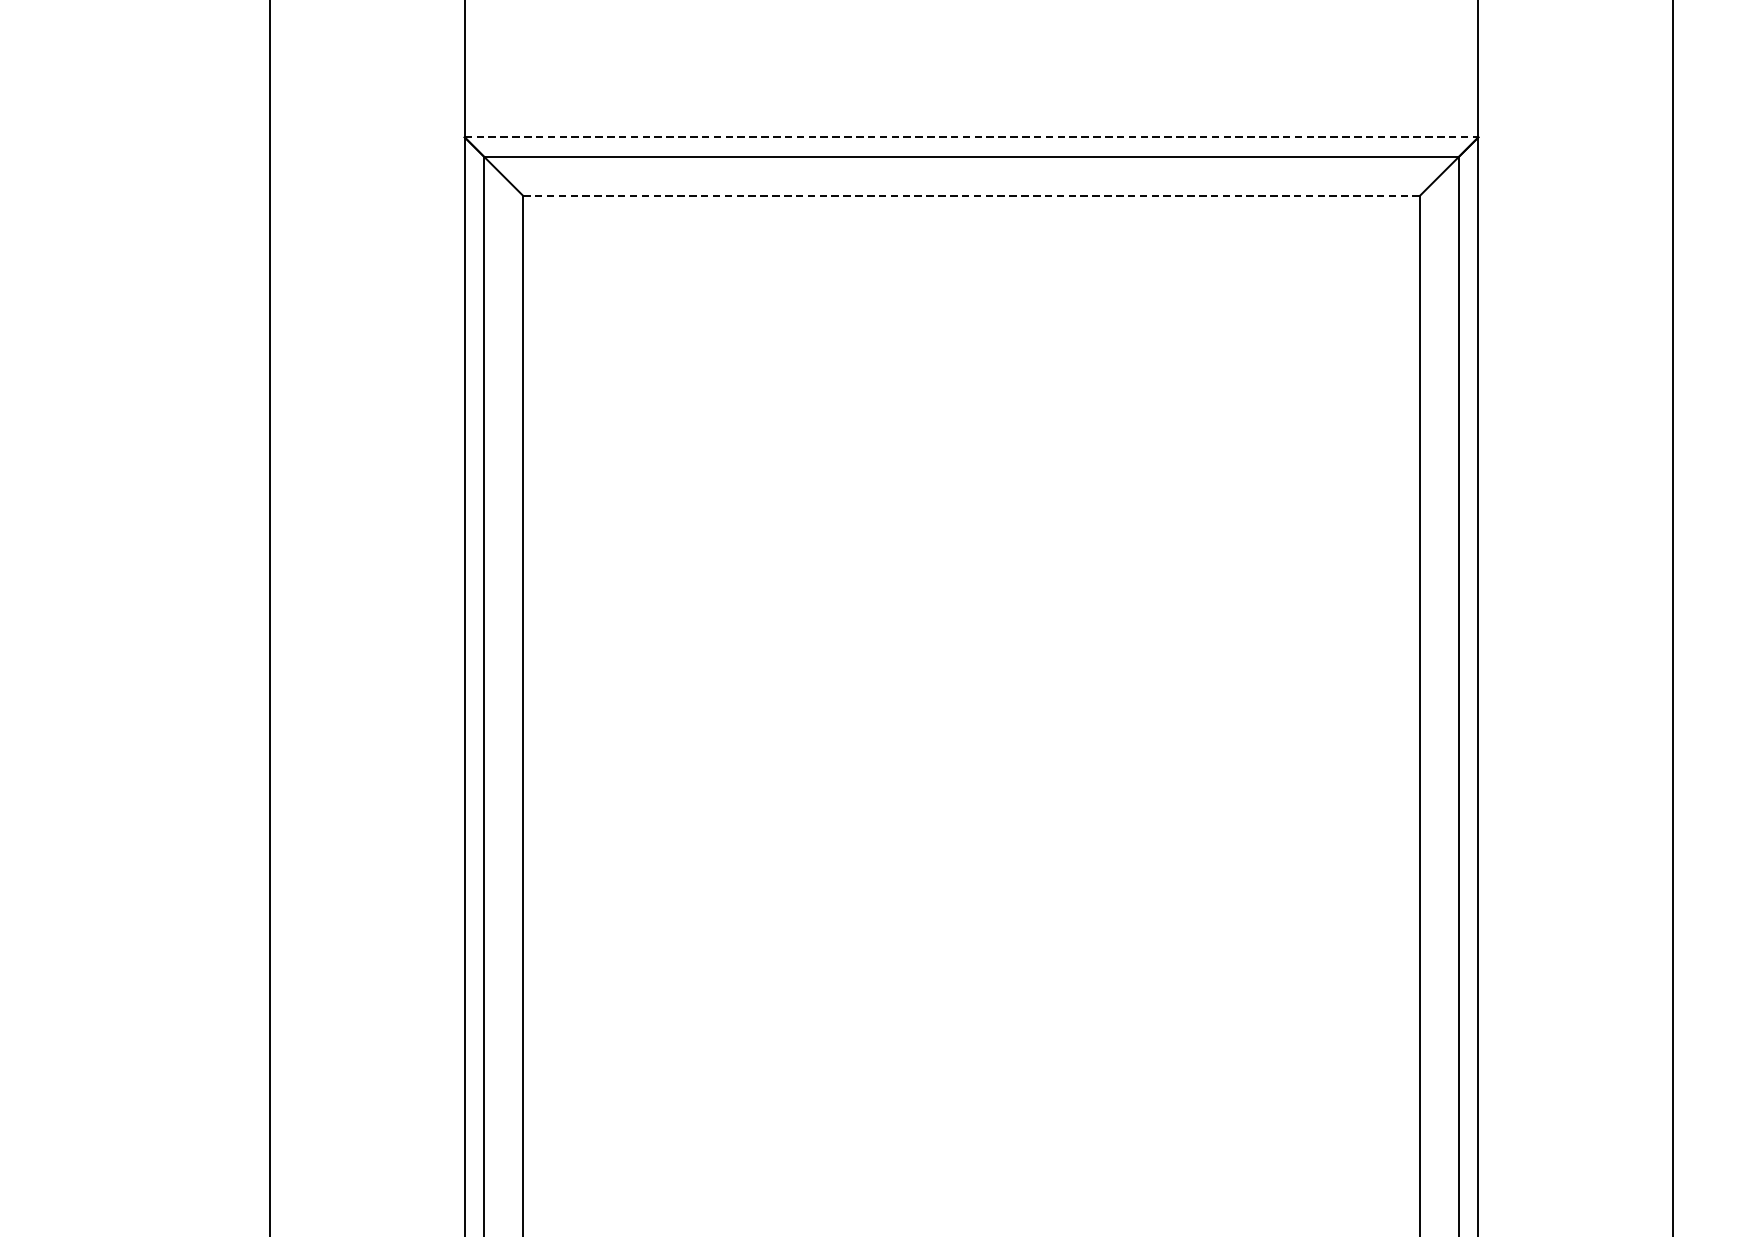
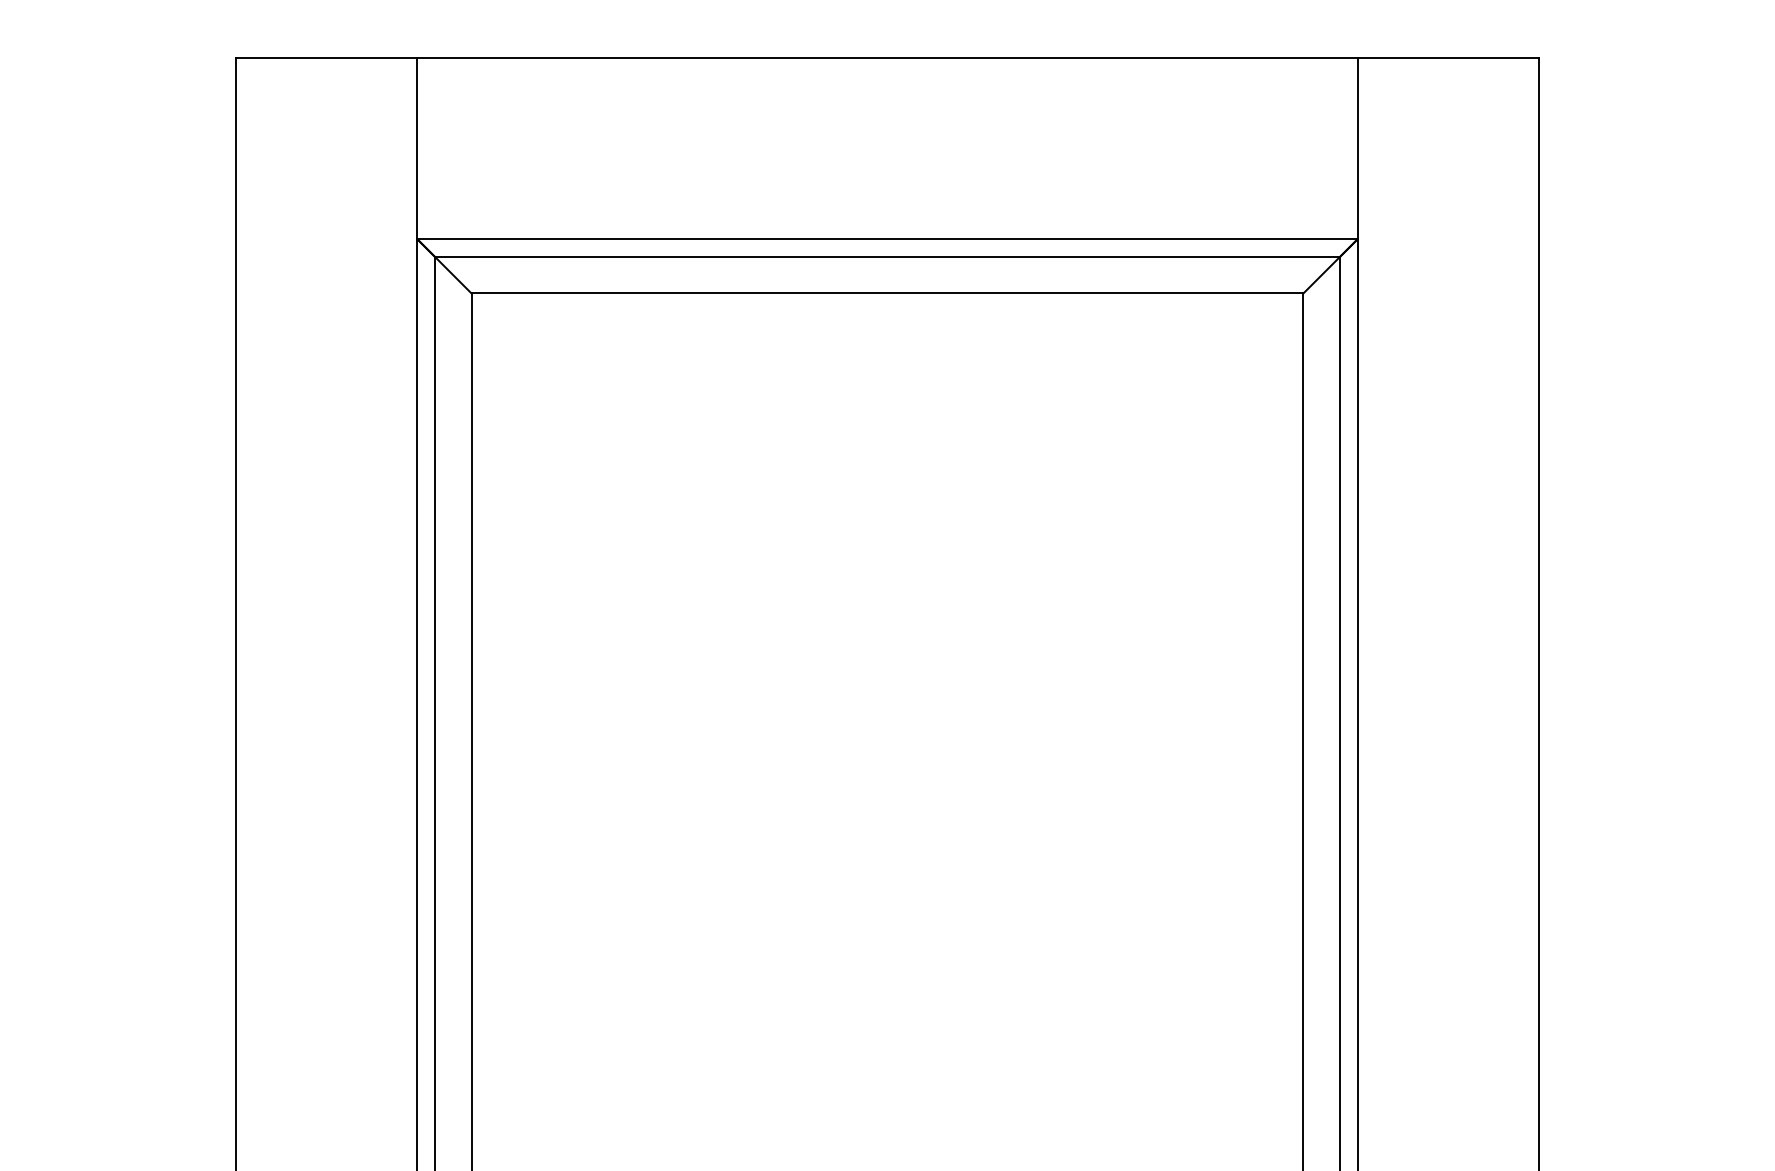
line: (971, 137) -> (887, 239), dashed -> solid
line: (971, 195) -> (887, 293), dashed -> solid

